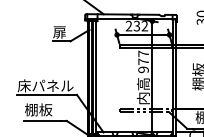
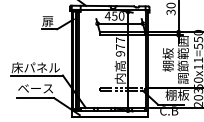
text: (136, 25) -> (114, 15), 232 -> 450
text: (45, 109) -> (35, 88), 棚板 -> ベース

